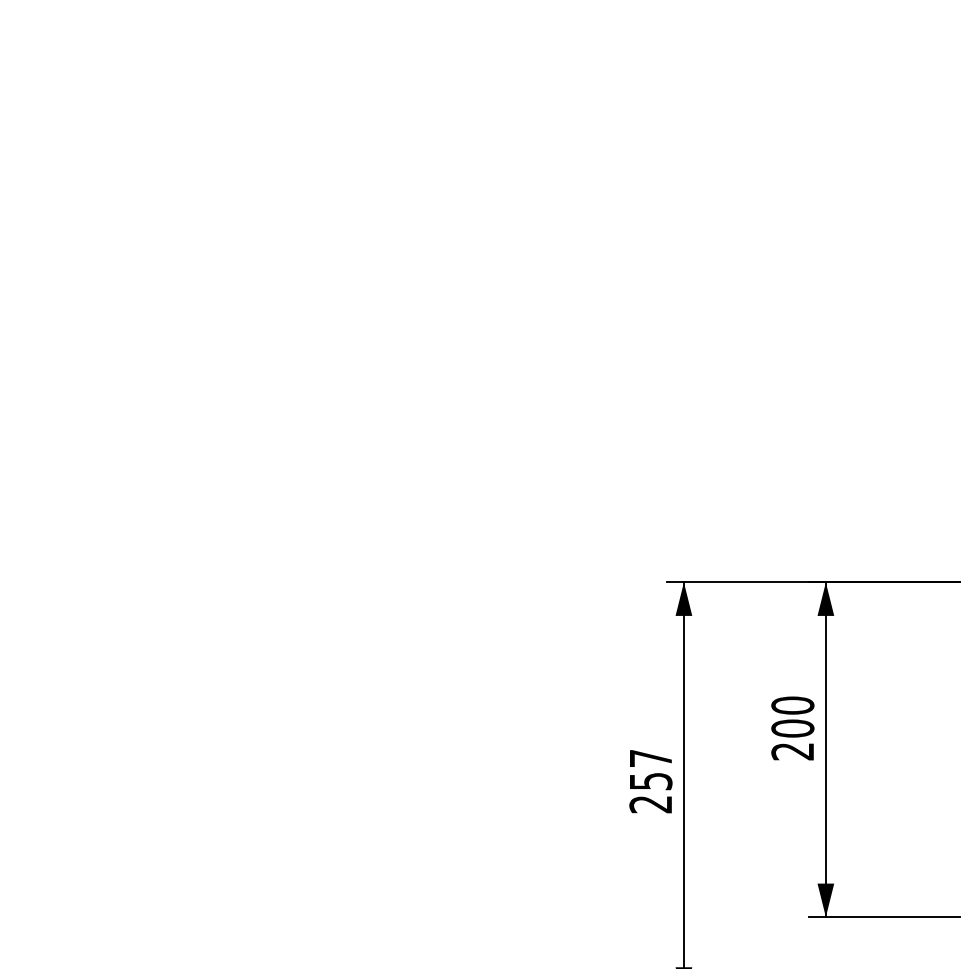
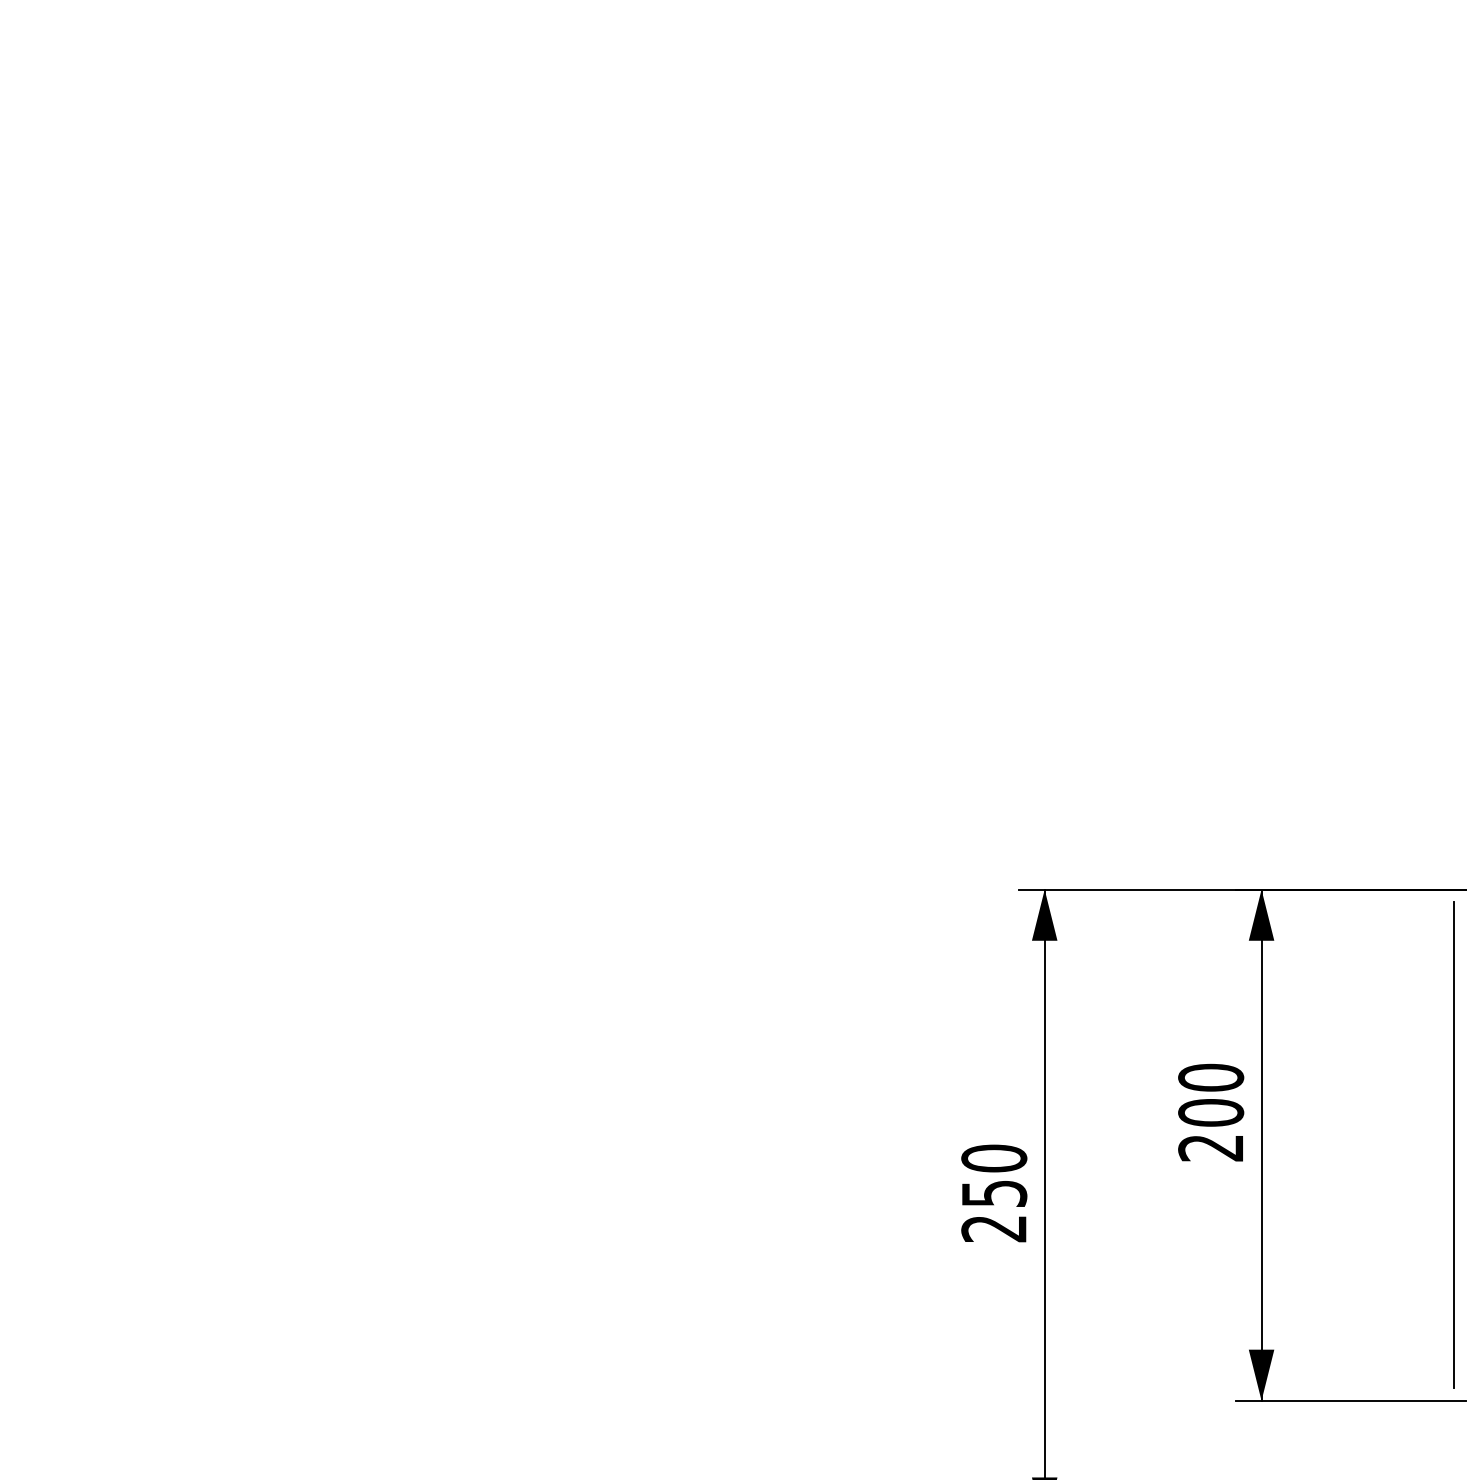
line: (951, 749) -> (1453, 1144), added
text: (650, 758) -> (993, 1158), 257 -> 250

